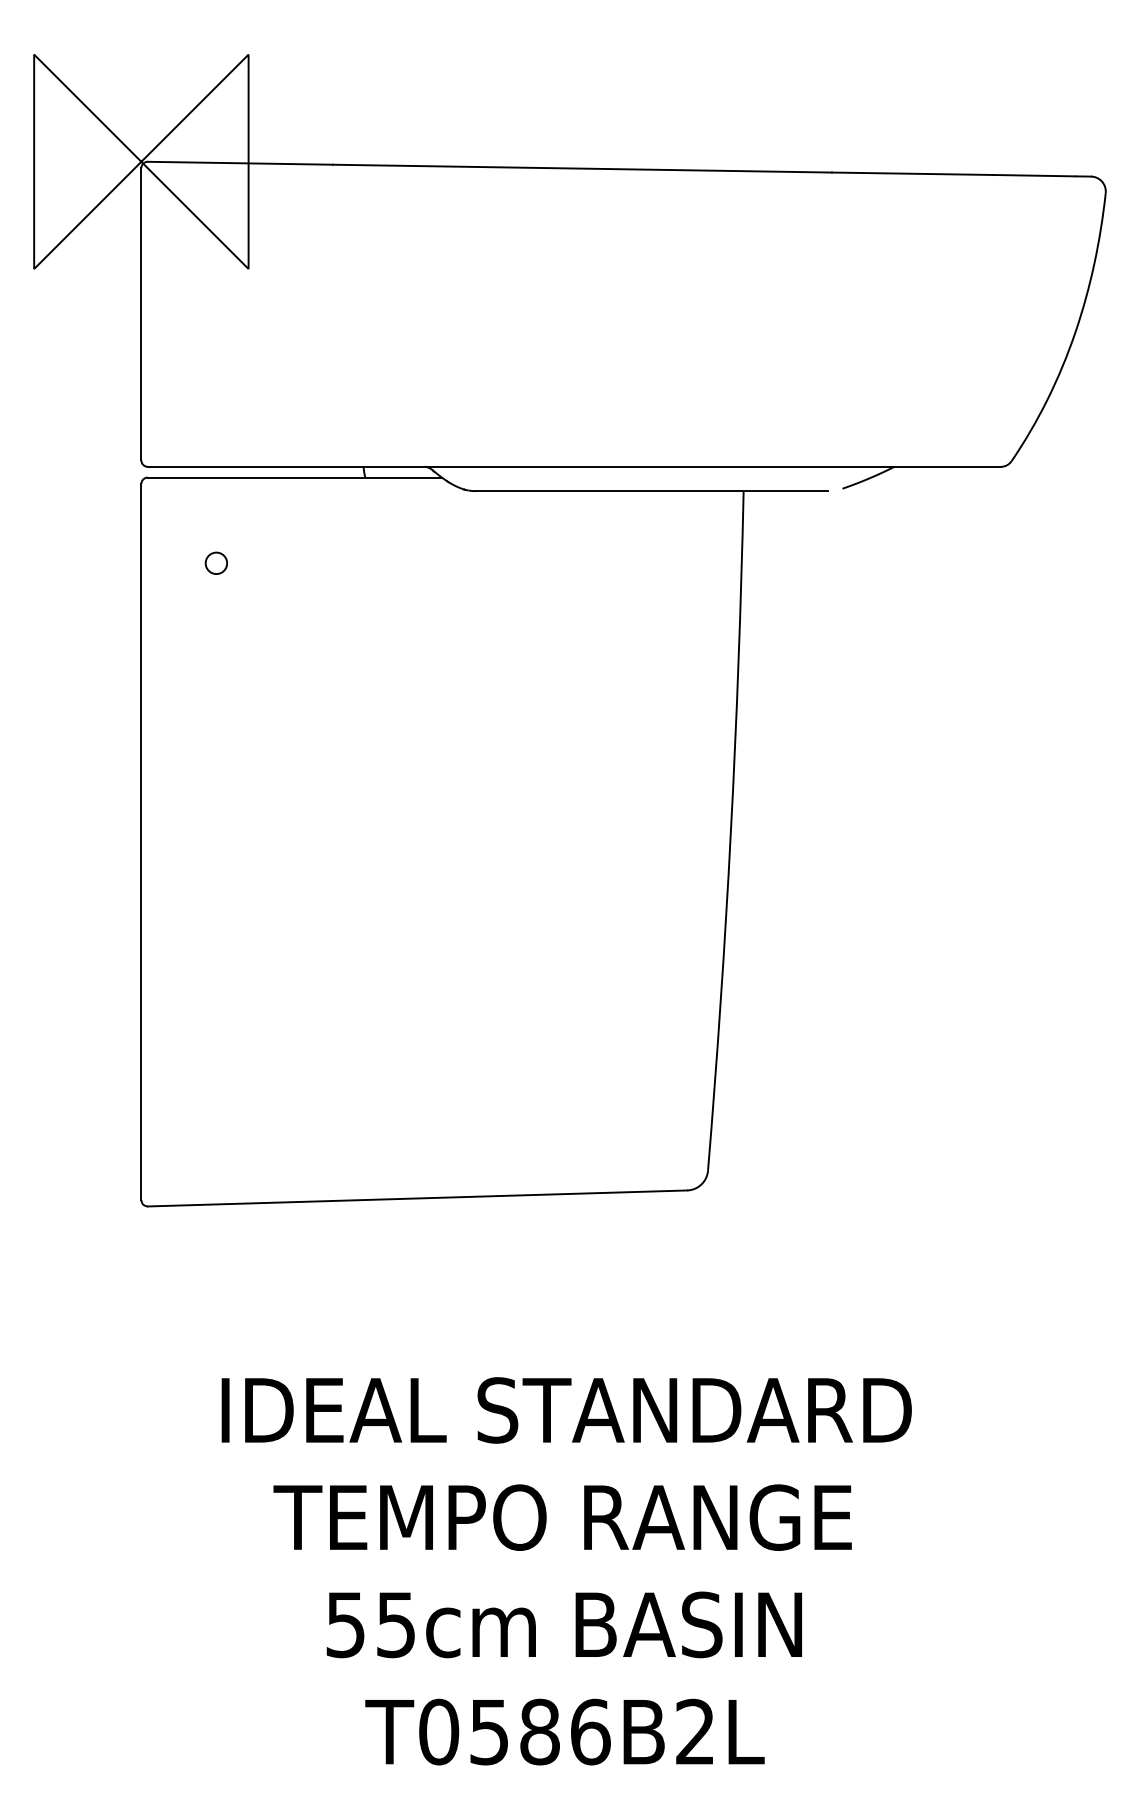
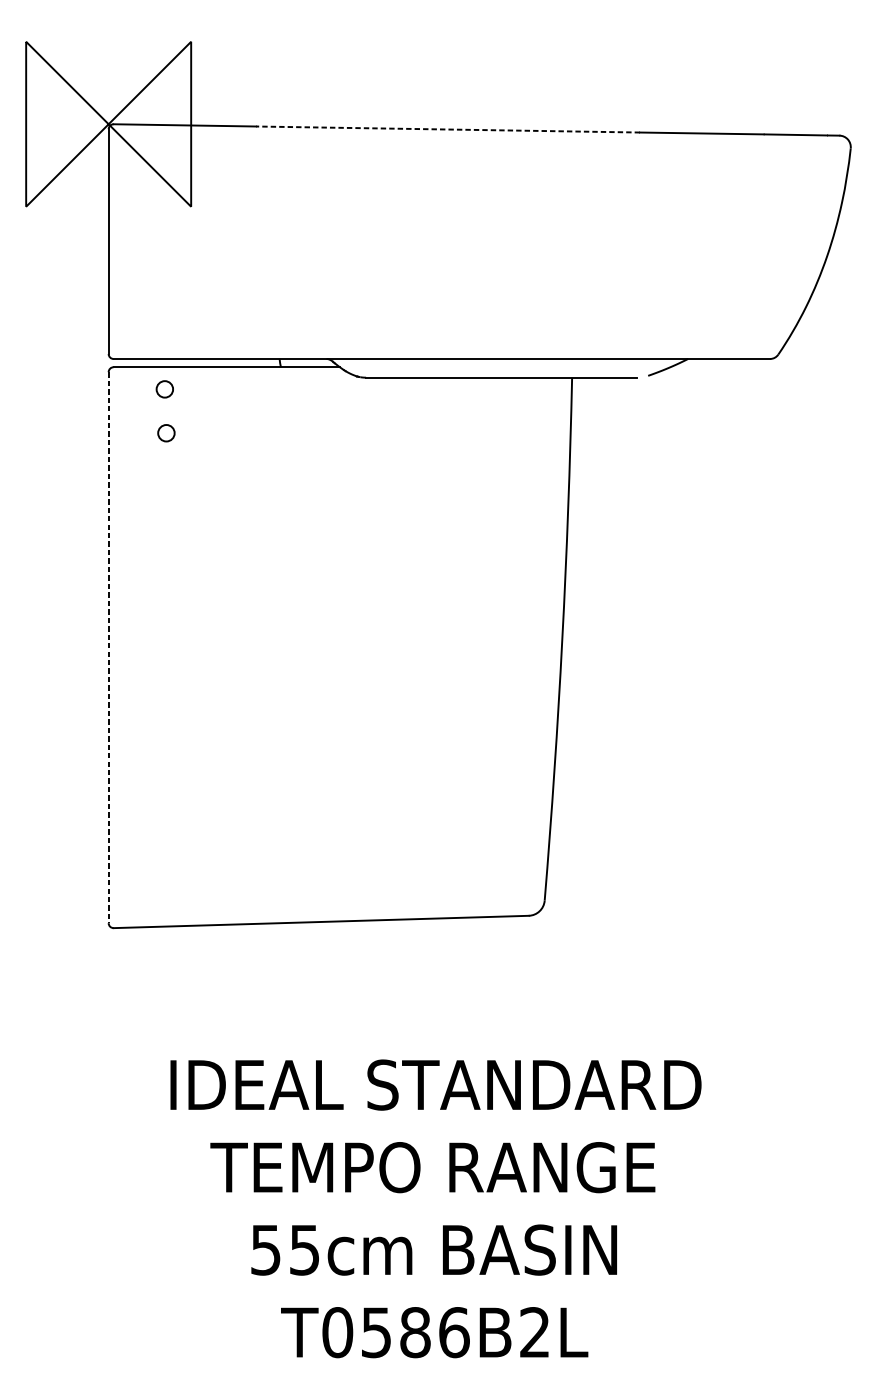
line: (581, 168) -> (447, 129), solid -> dashed
circle: (213, 505) -> (164, 388), added
line: (141, 842) -> (108, 648), solid -> dashed

